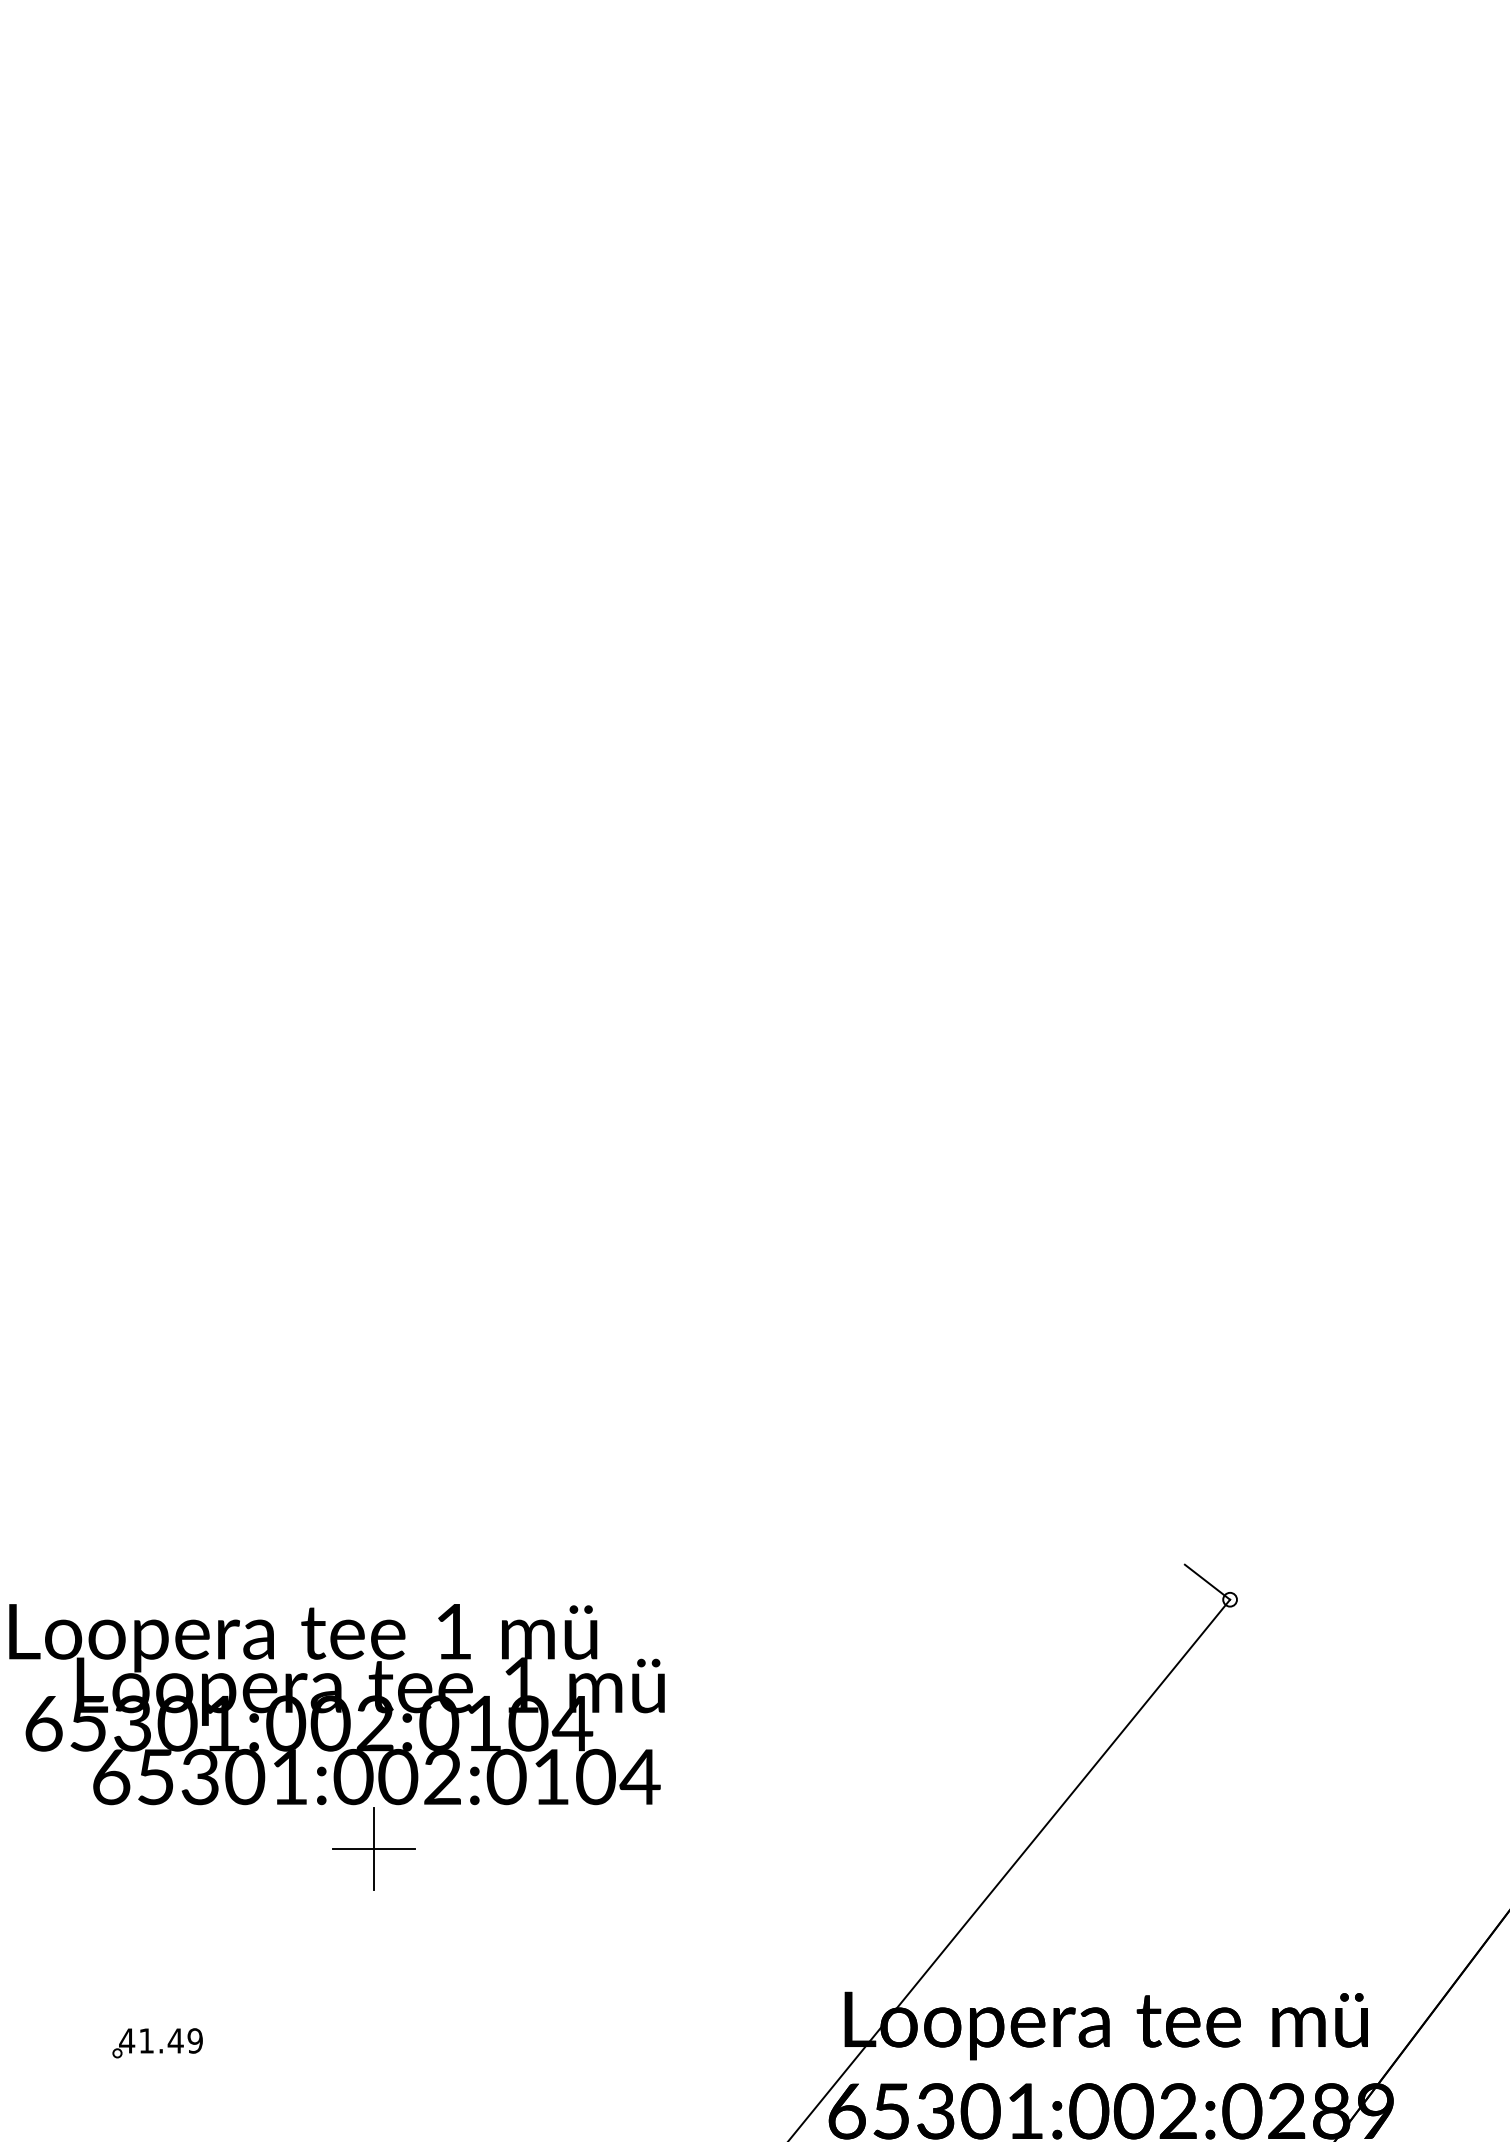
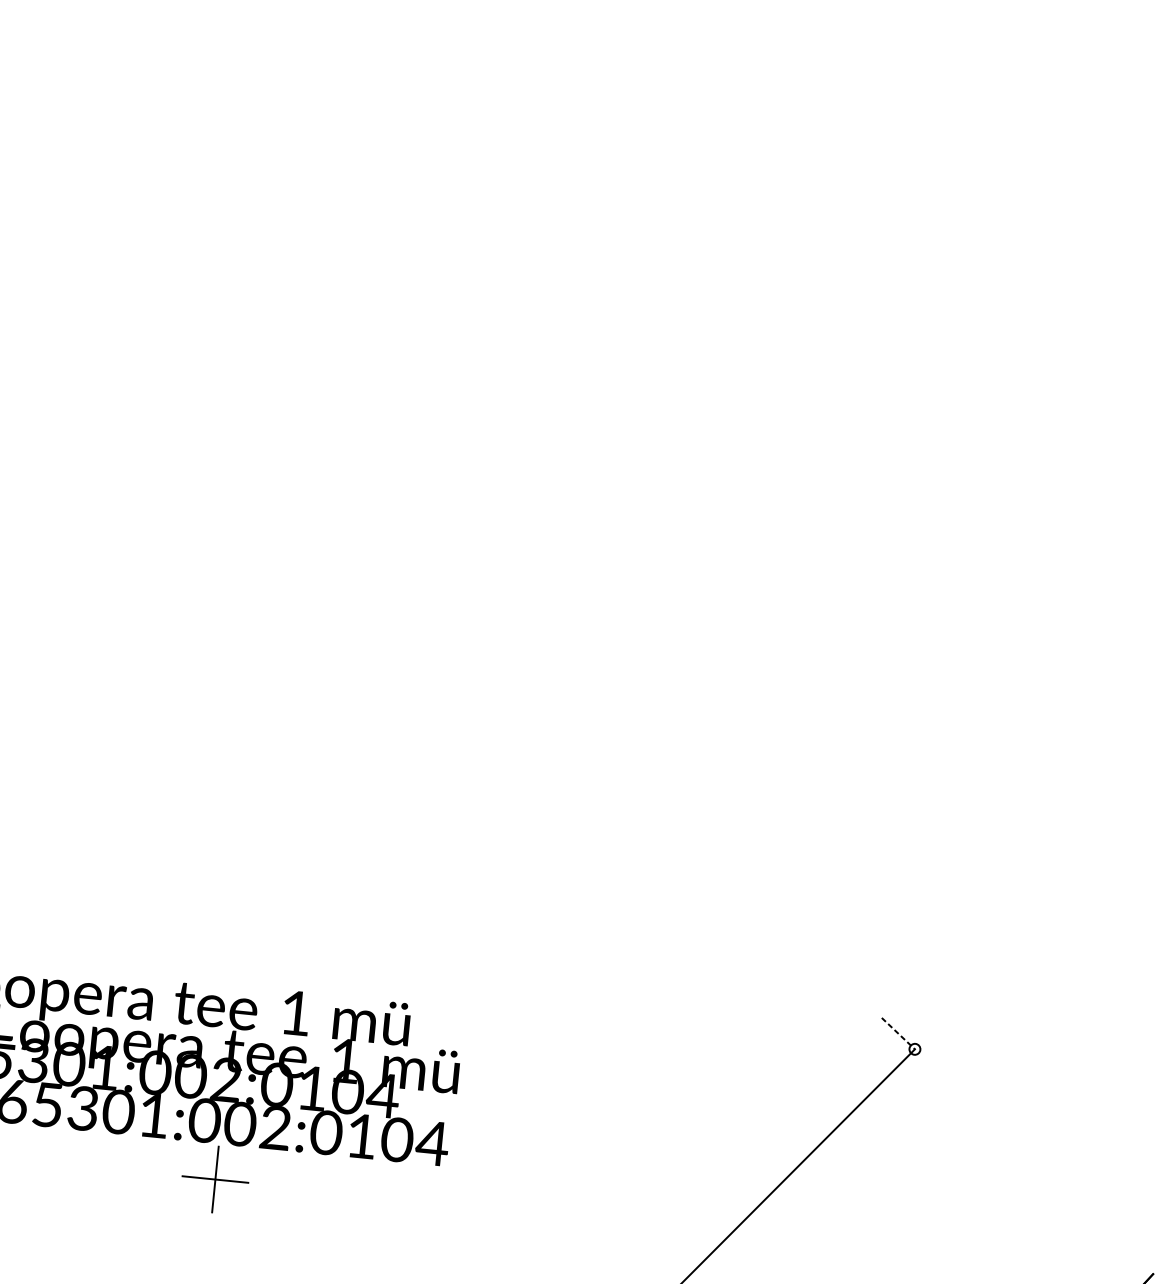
line: (1207, 1582) -> (898, 1033), solid -> dashed

